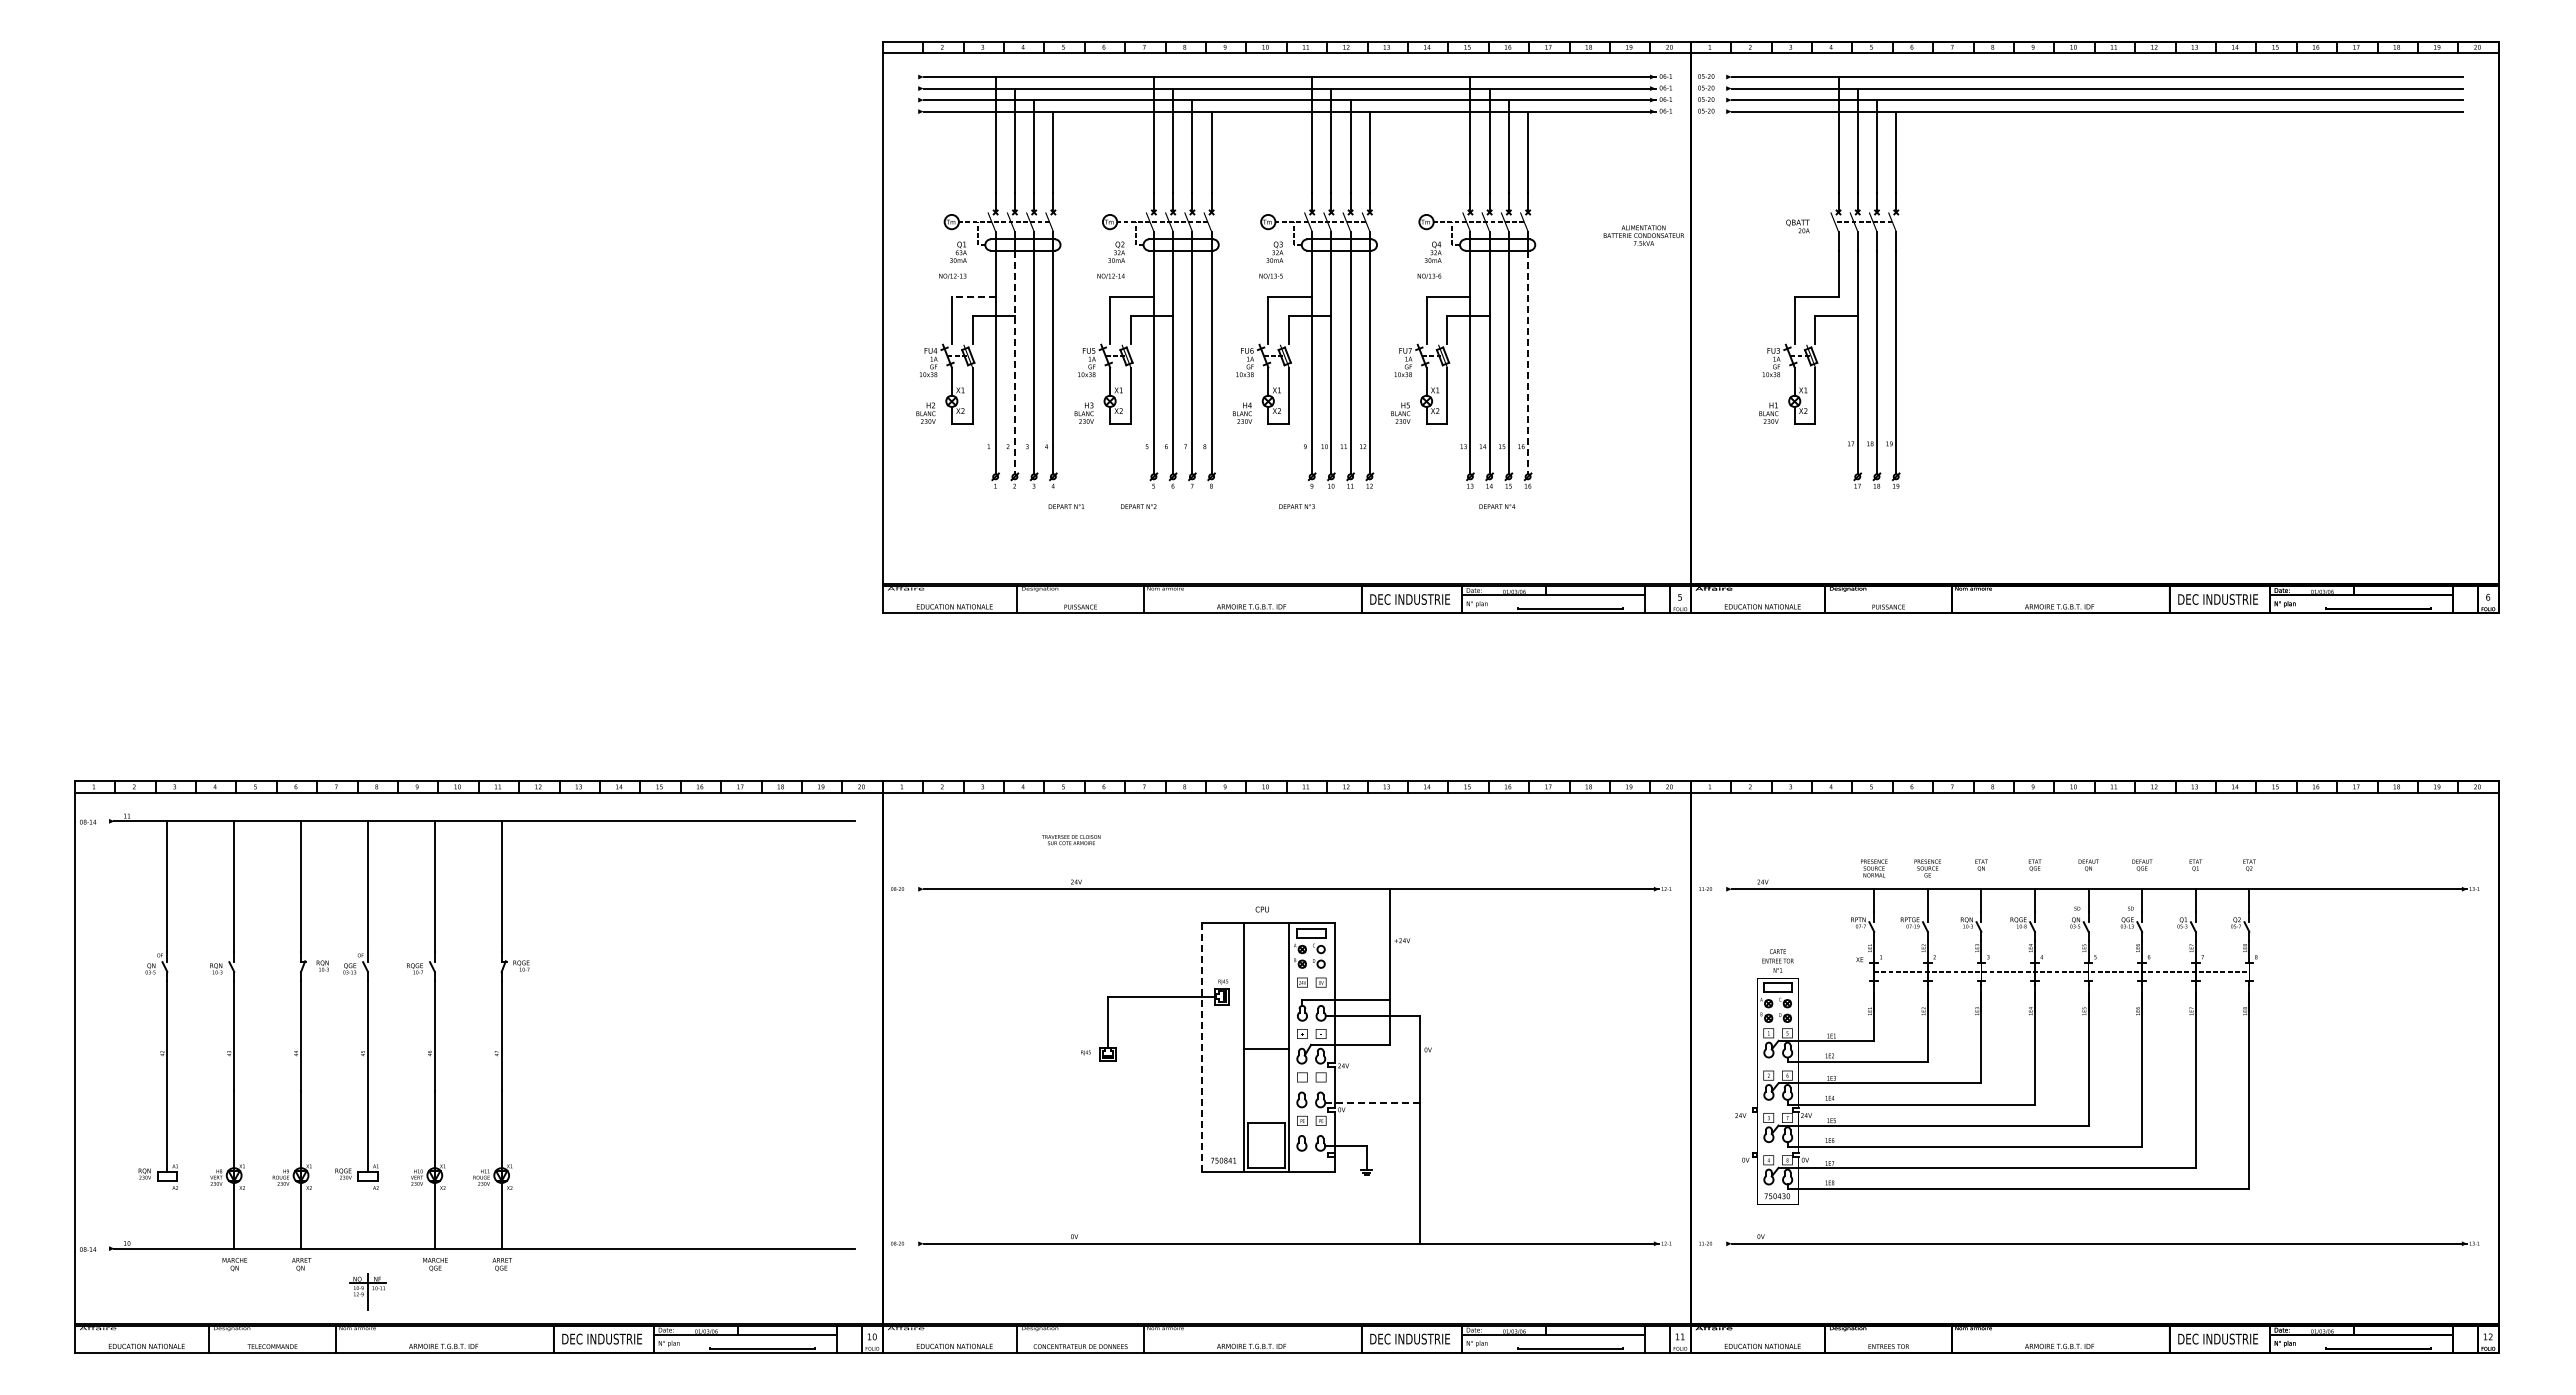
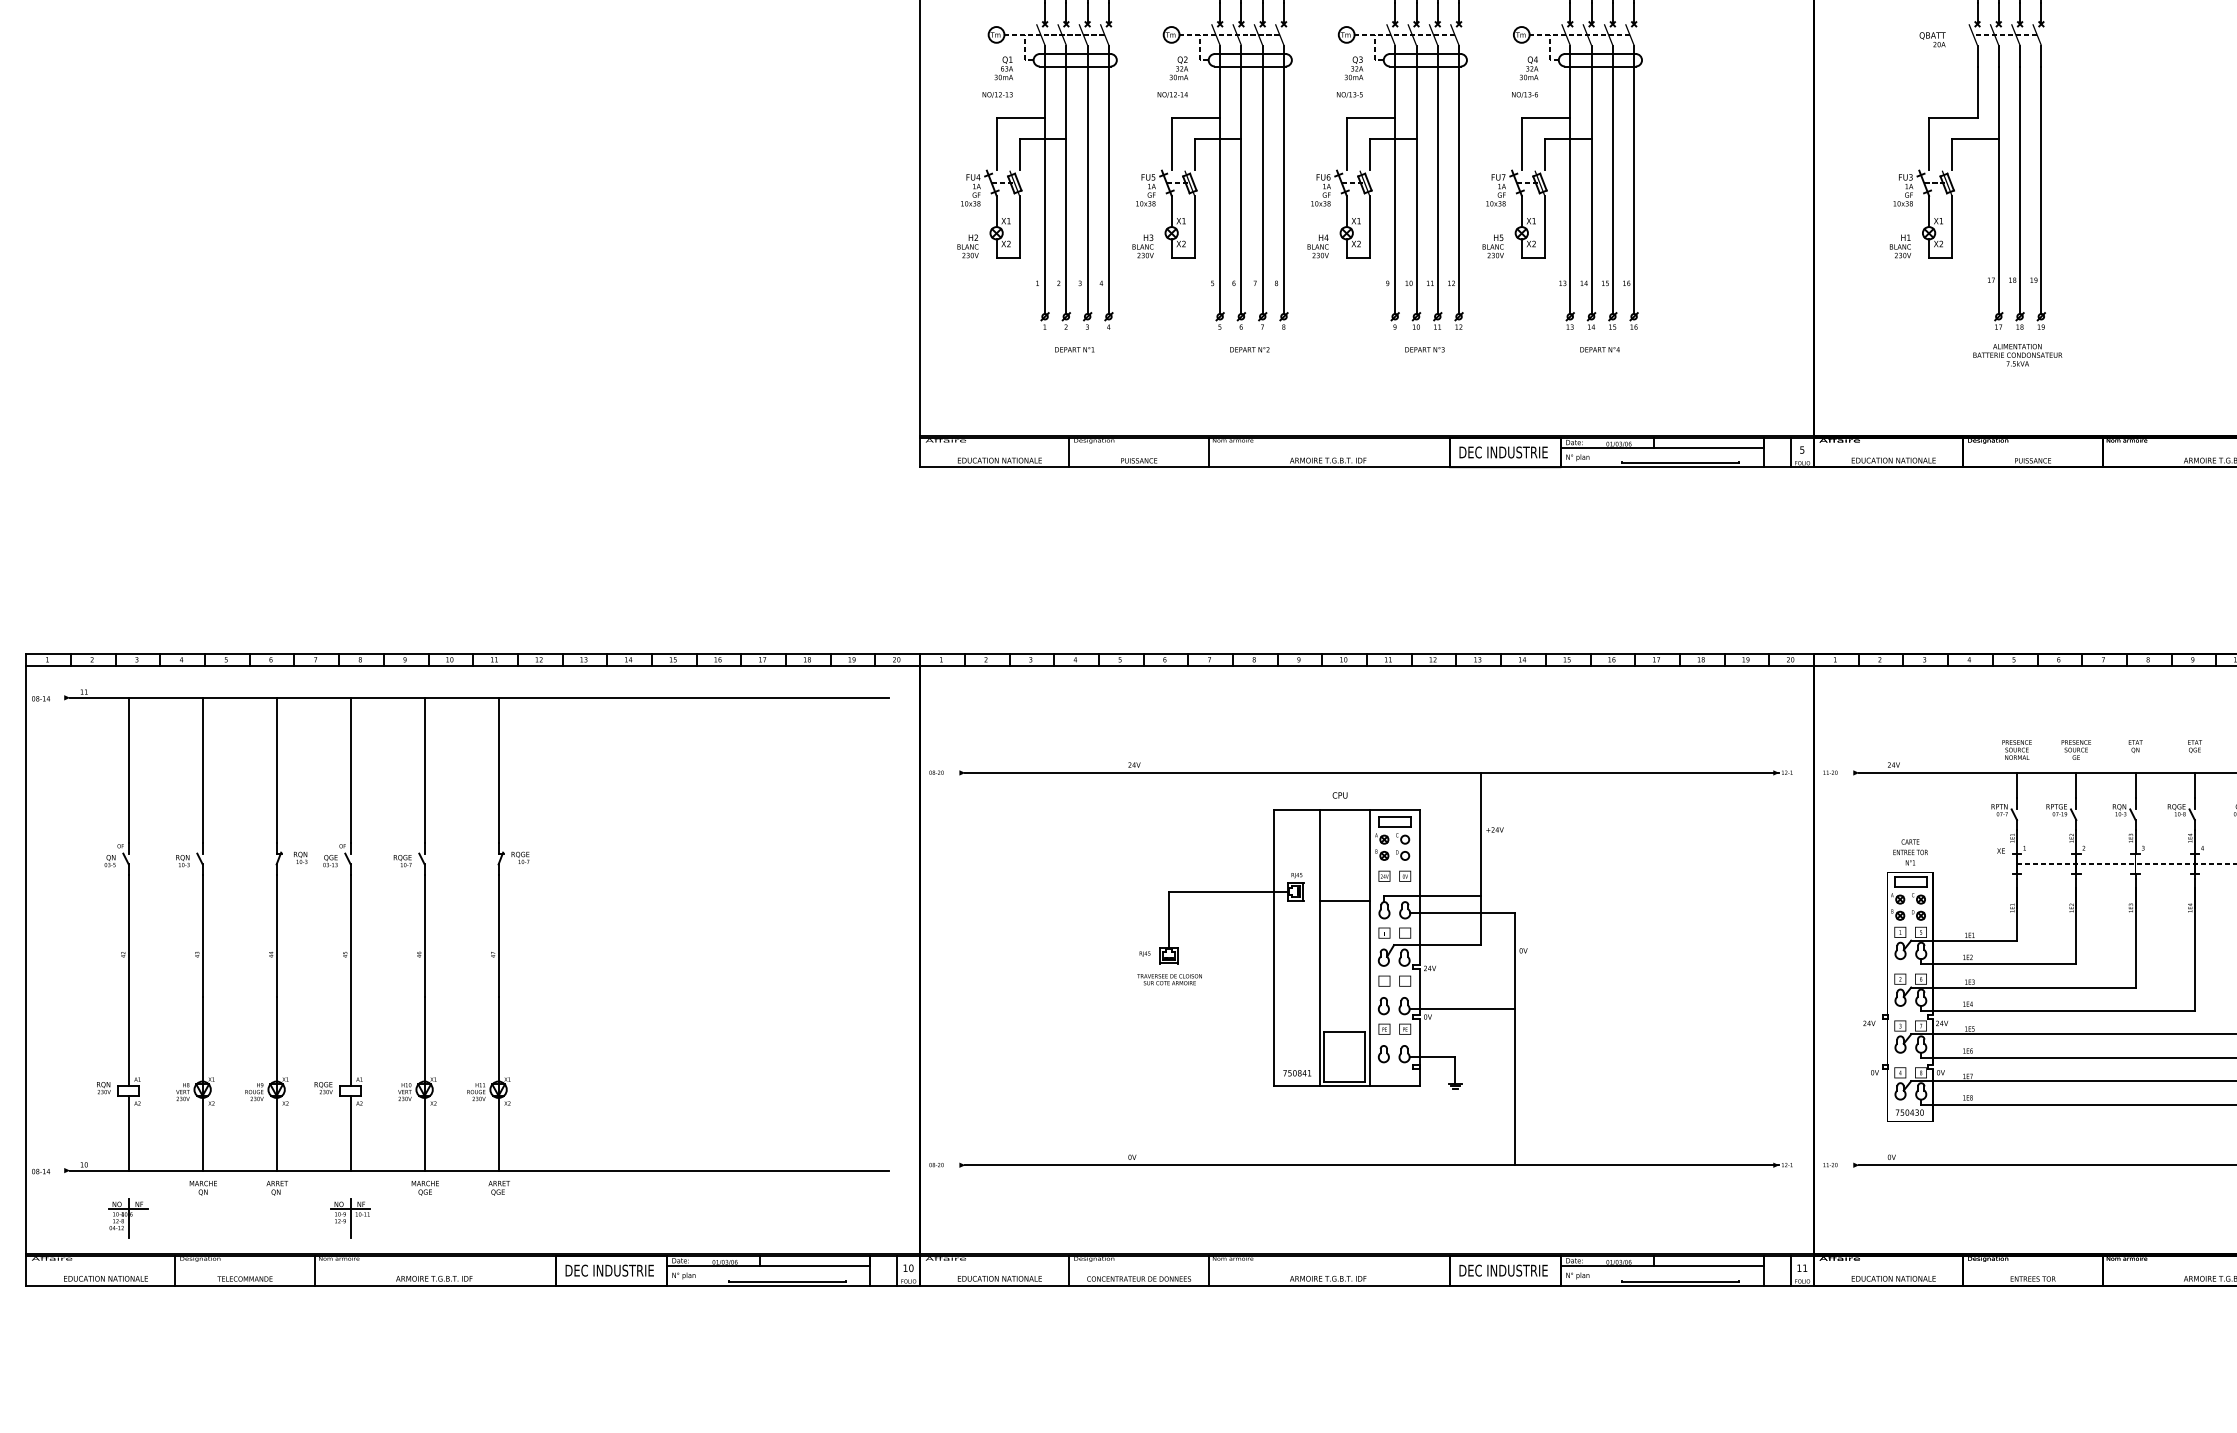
text: (1643, 235) -> (2017, 355), moved
line: (973, 297) -> (1020, 118), dashed -> solid
line: (1014, 362) -> (1065, 190), dashed -> solid
line: (1528, 362) -> (1634, 190), dashed -> solid
text: (1066, 506) -> (1074, 349), moved
text: (1138, 506) -> (1249, 349), moved
text: (1296, 506) -> (1424, 349), moved
text: (1071, 840) -> (1169, 980), moved
line: (1202, 1047) -> (1273, 948), dashed -> solid
line: (1266, 1048) -> (1344, 900), moved
line: (1373, 1102) -> (1463, 1008), dashed -> solid
line: (167, 1214) -> (128, 1132), added
line: (367, 1214) -> (350, 1132), added
part: (166, 1291) -> (127, 1218), added

